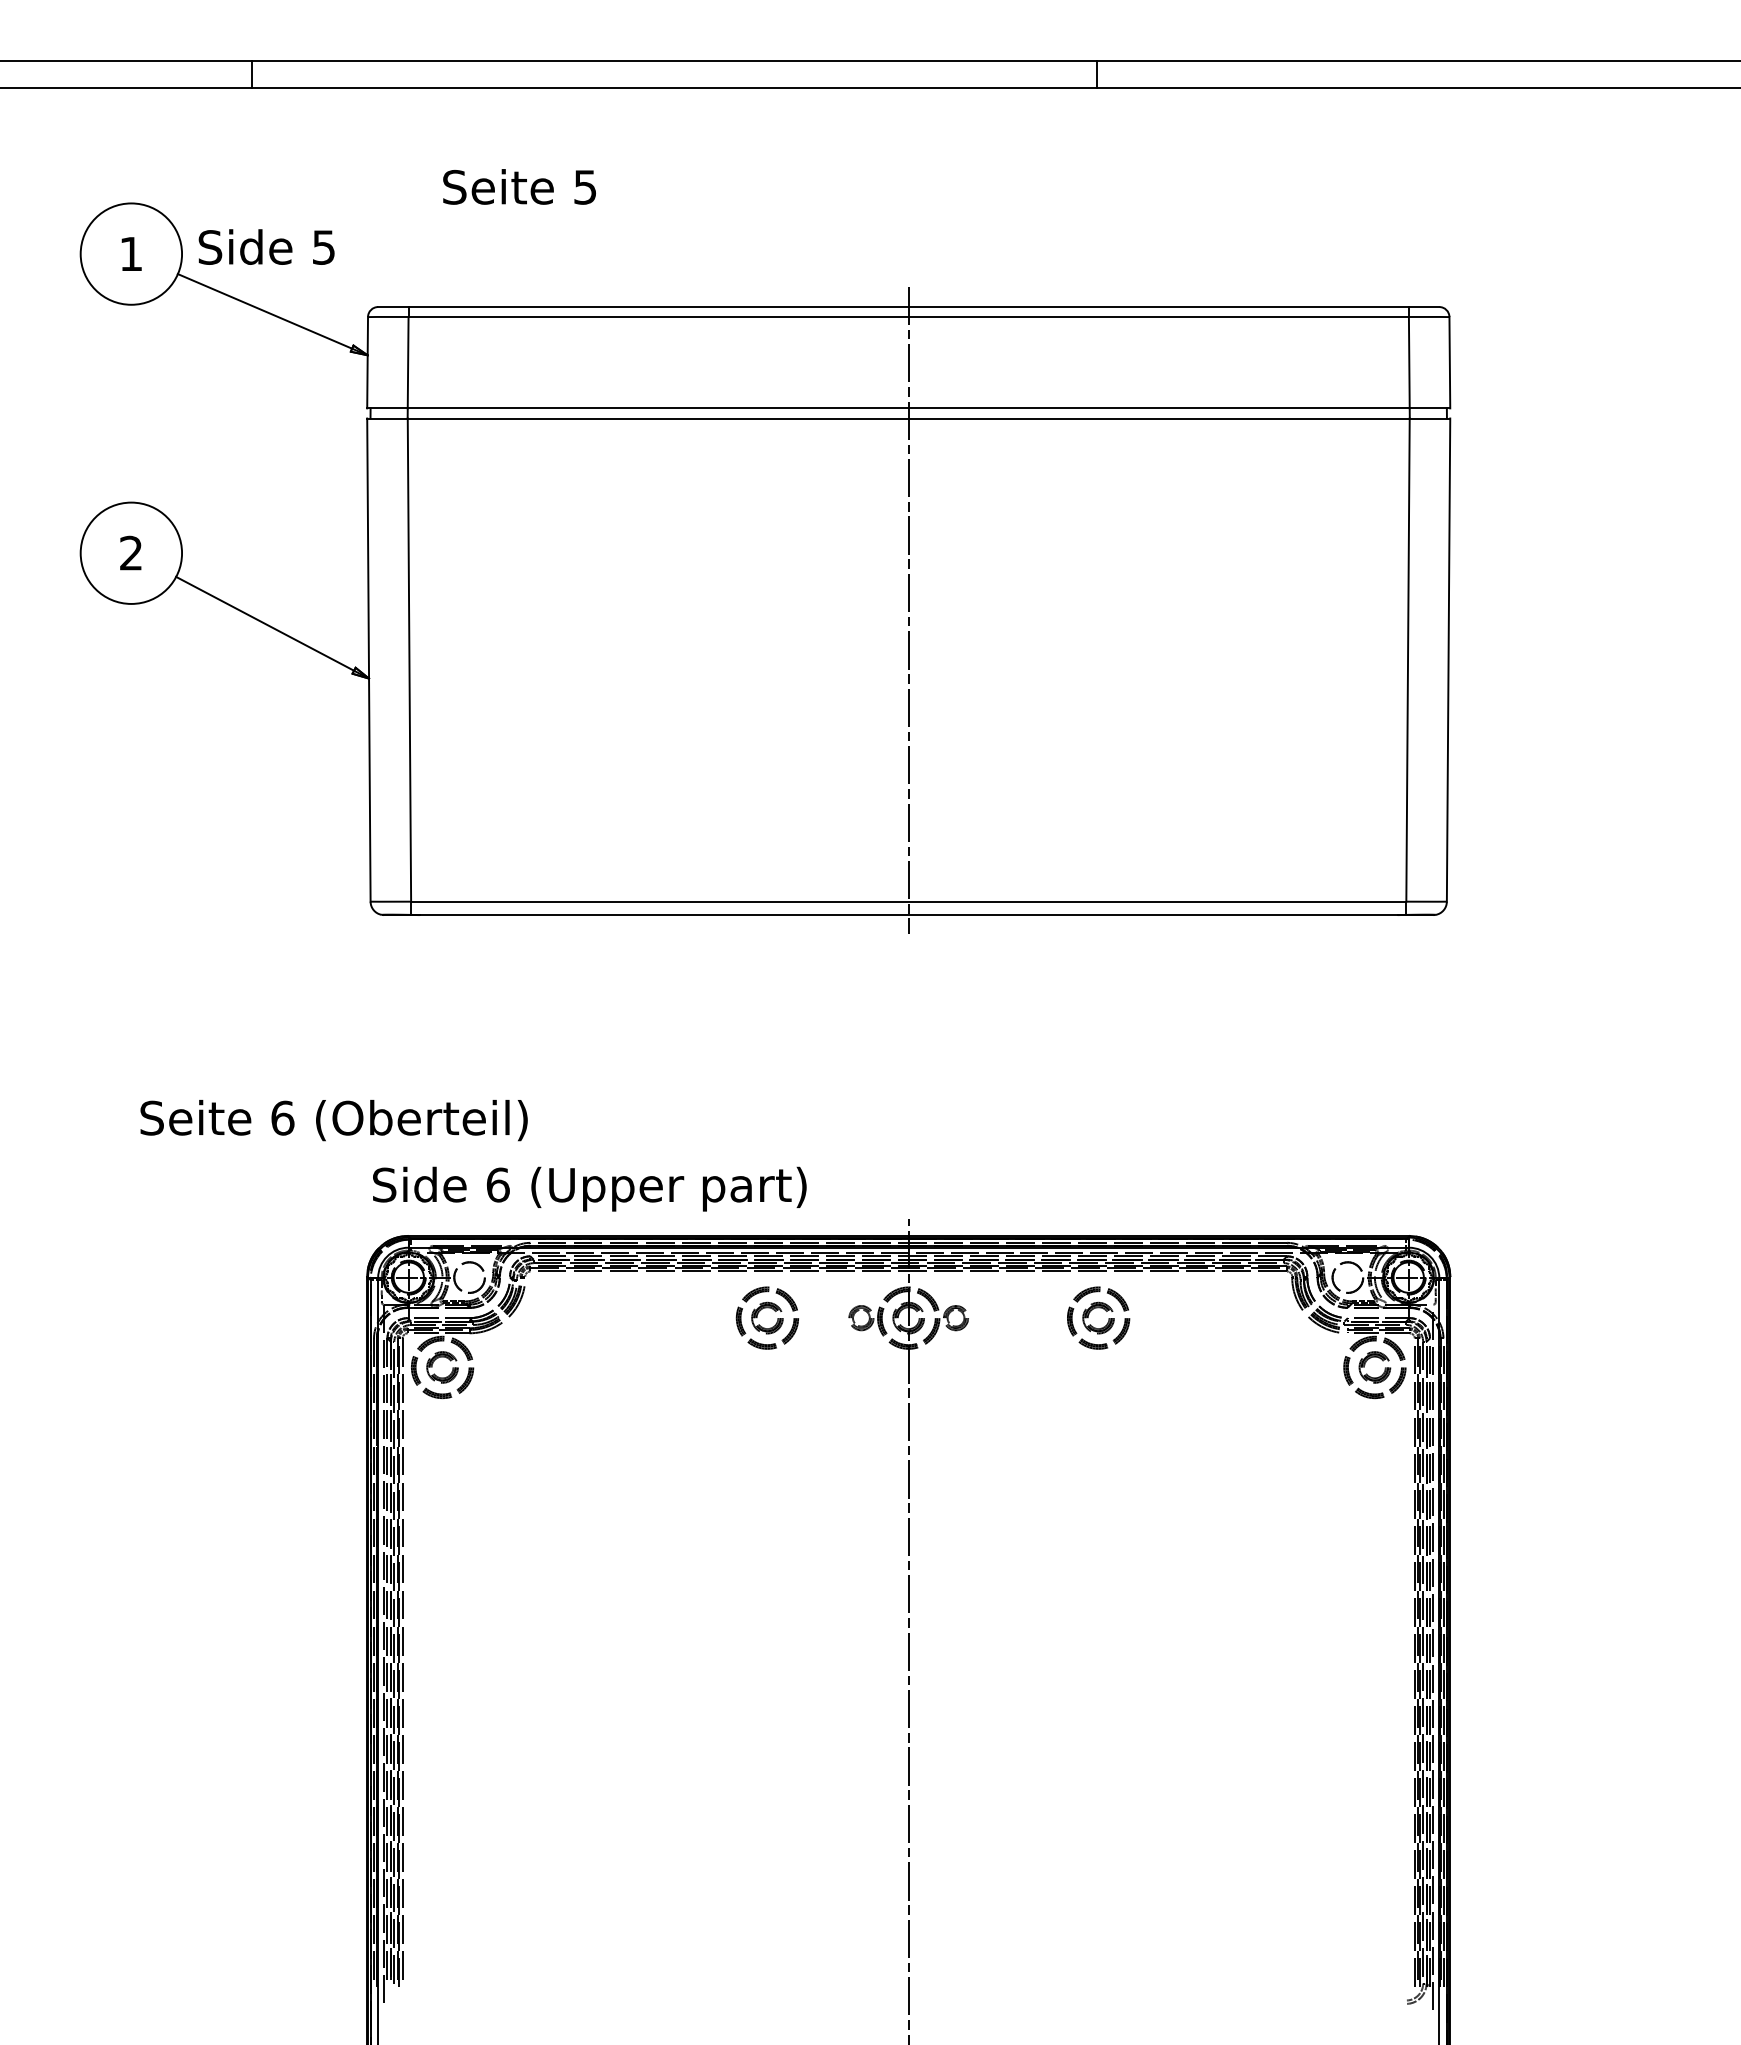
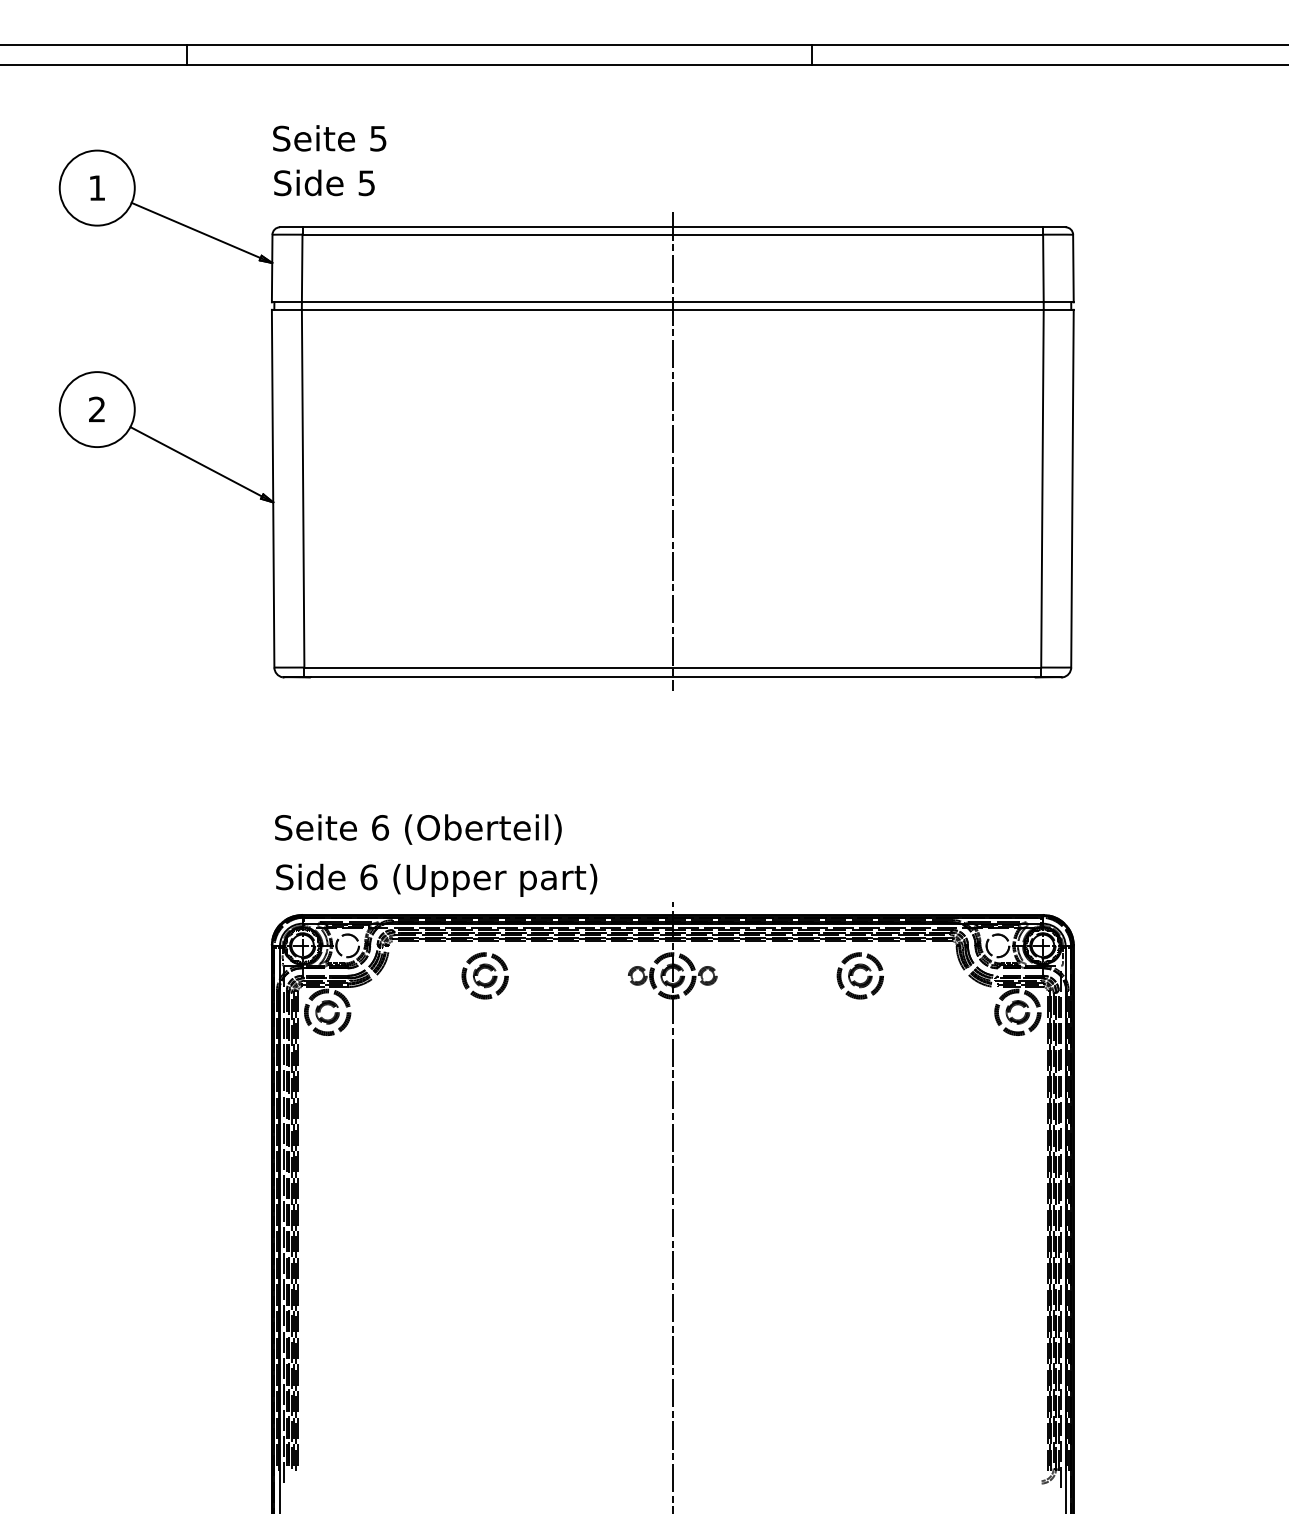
text: (519, 187) -> (329, 138), moved
text: (266, 246) -> (324, 182), moved
text: (334, 1120) -> (418, 829), moved
part: (766, 1317) -> (484, 975), moved
part: (1097, 1317) -> (859, 975), moved

